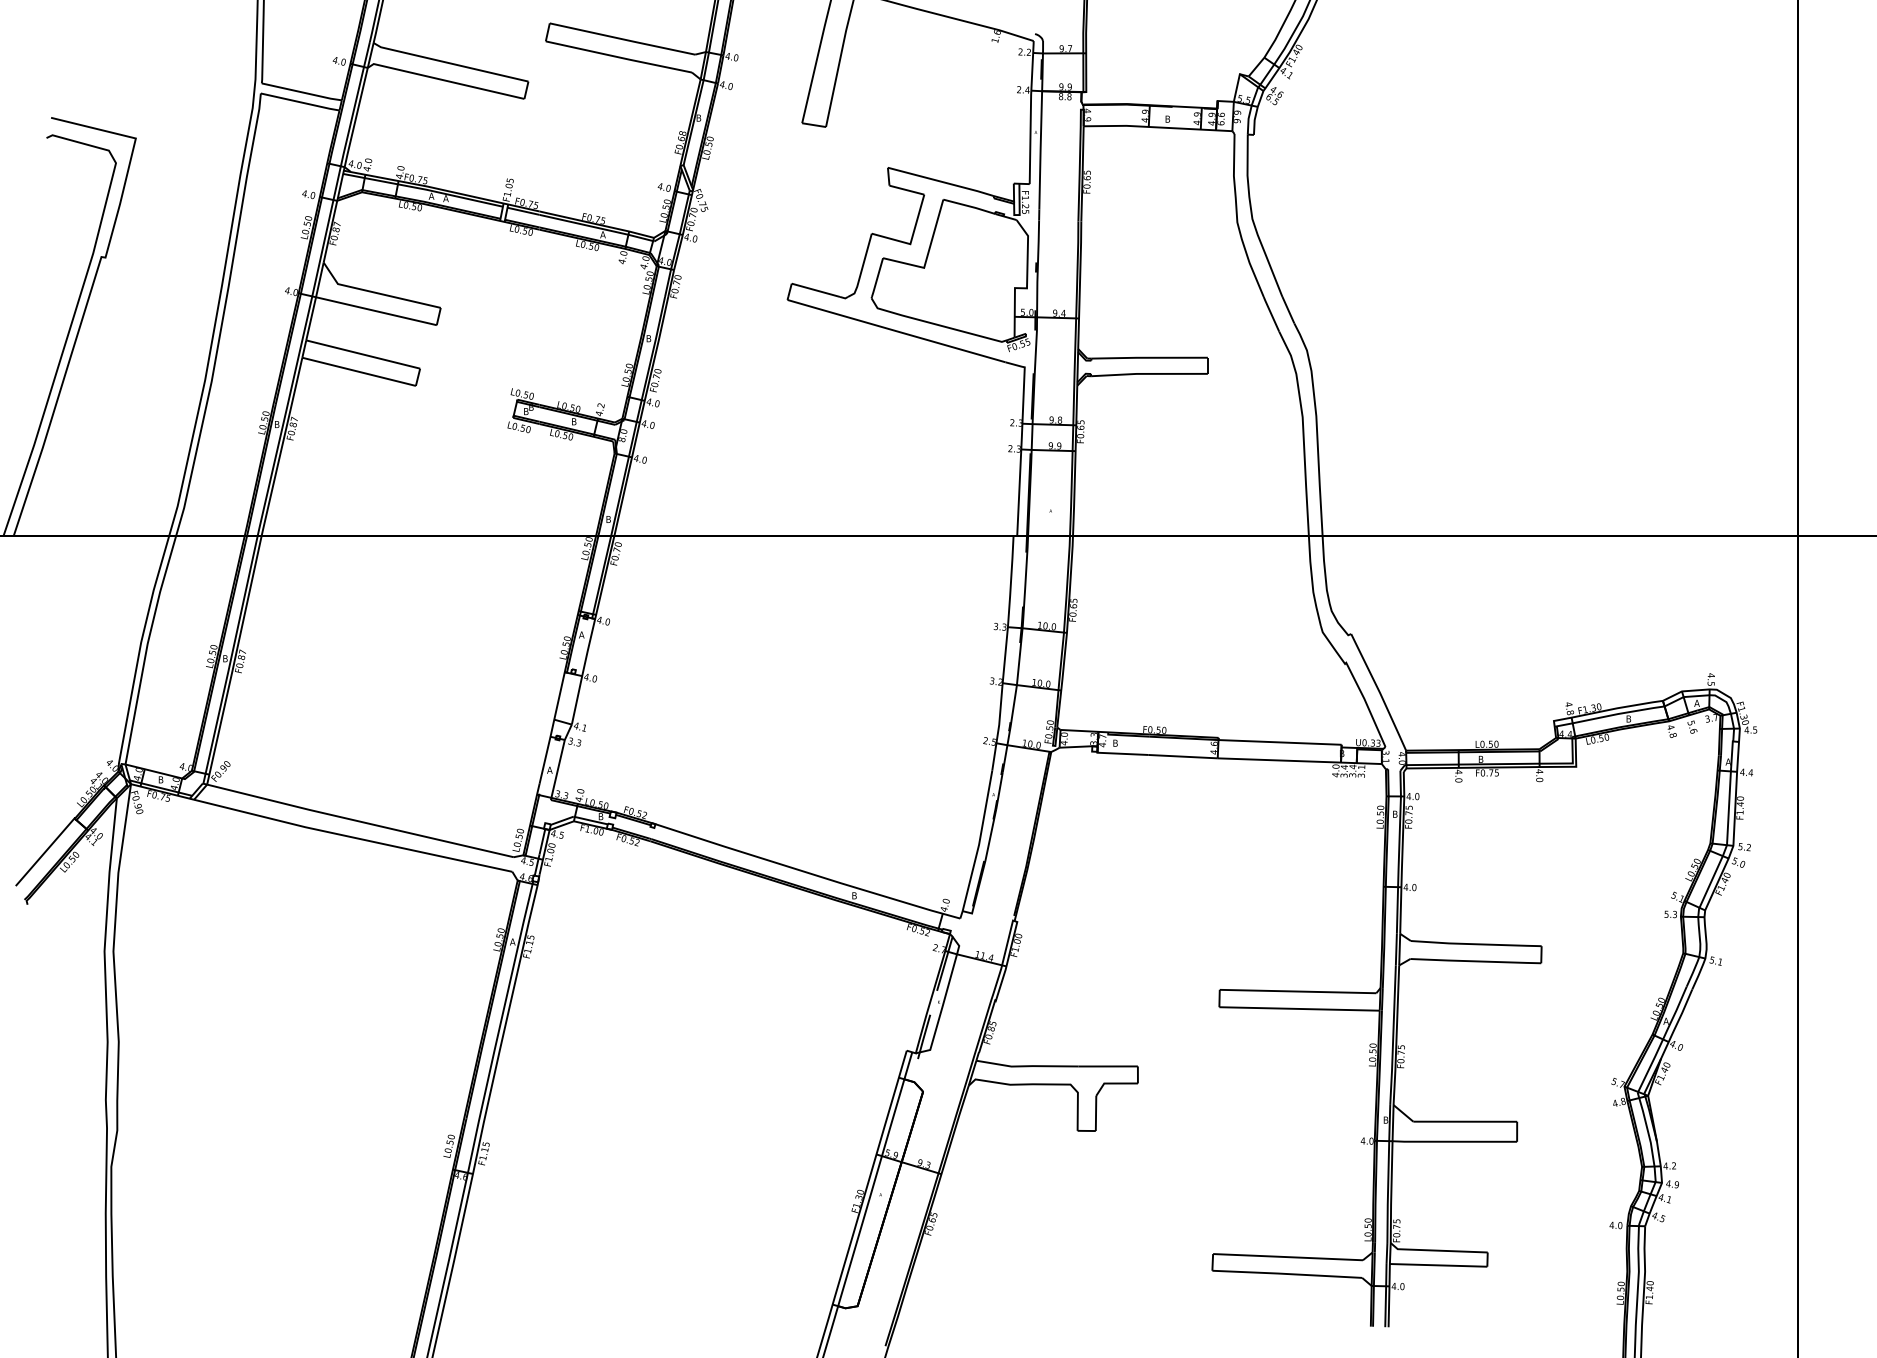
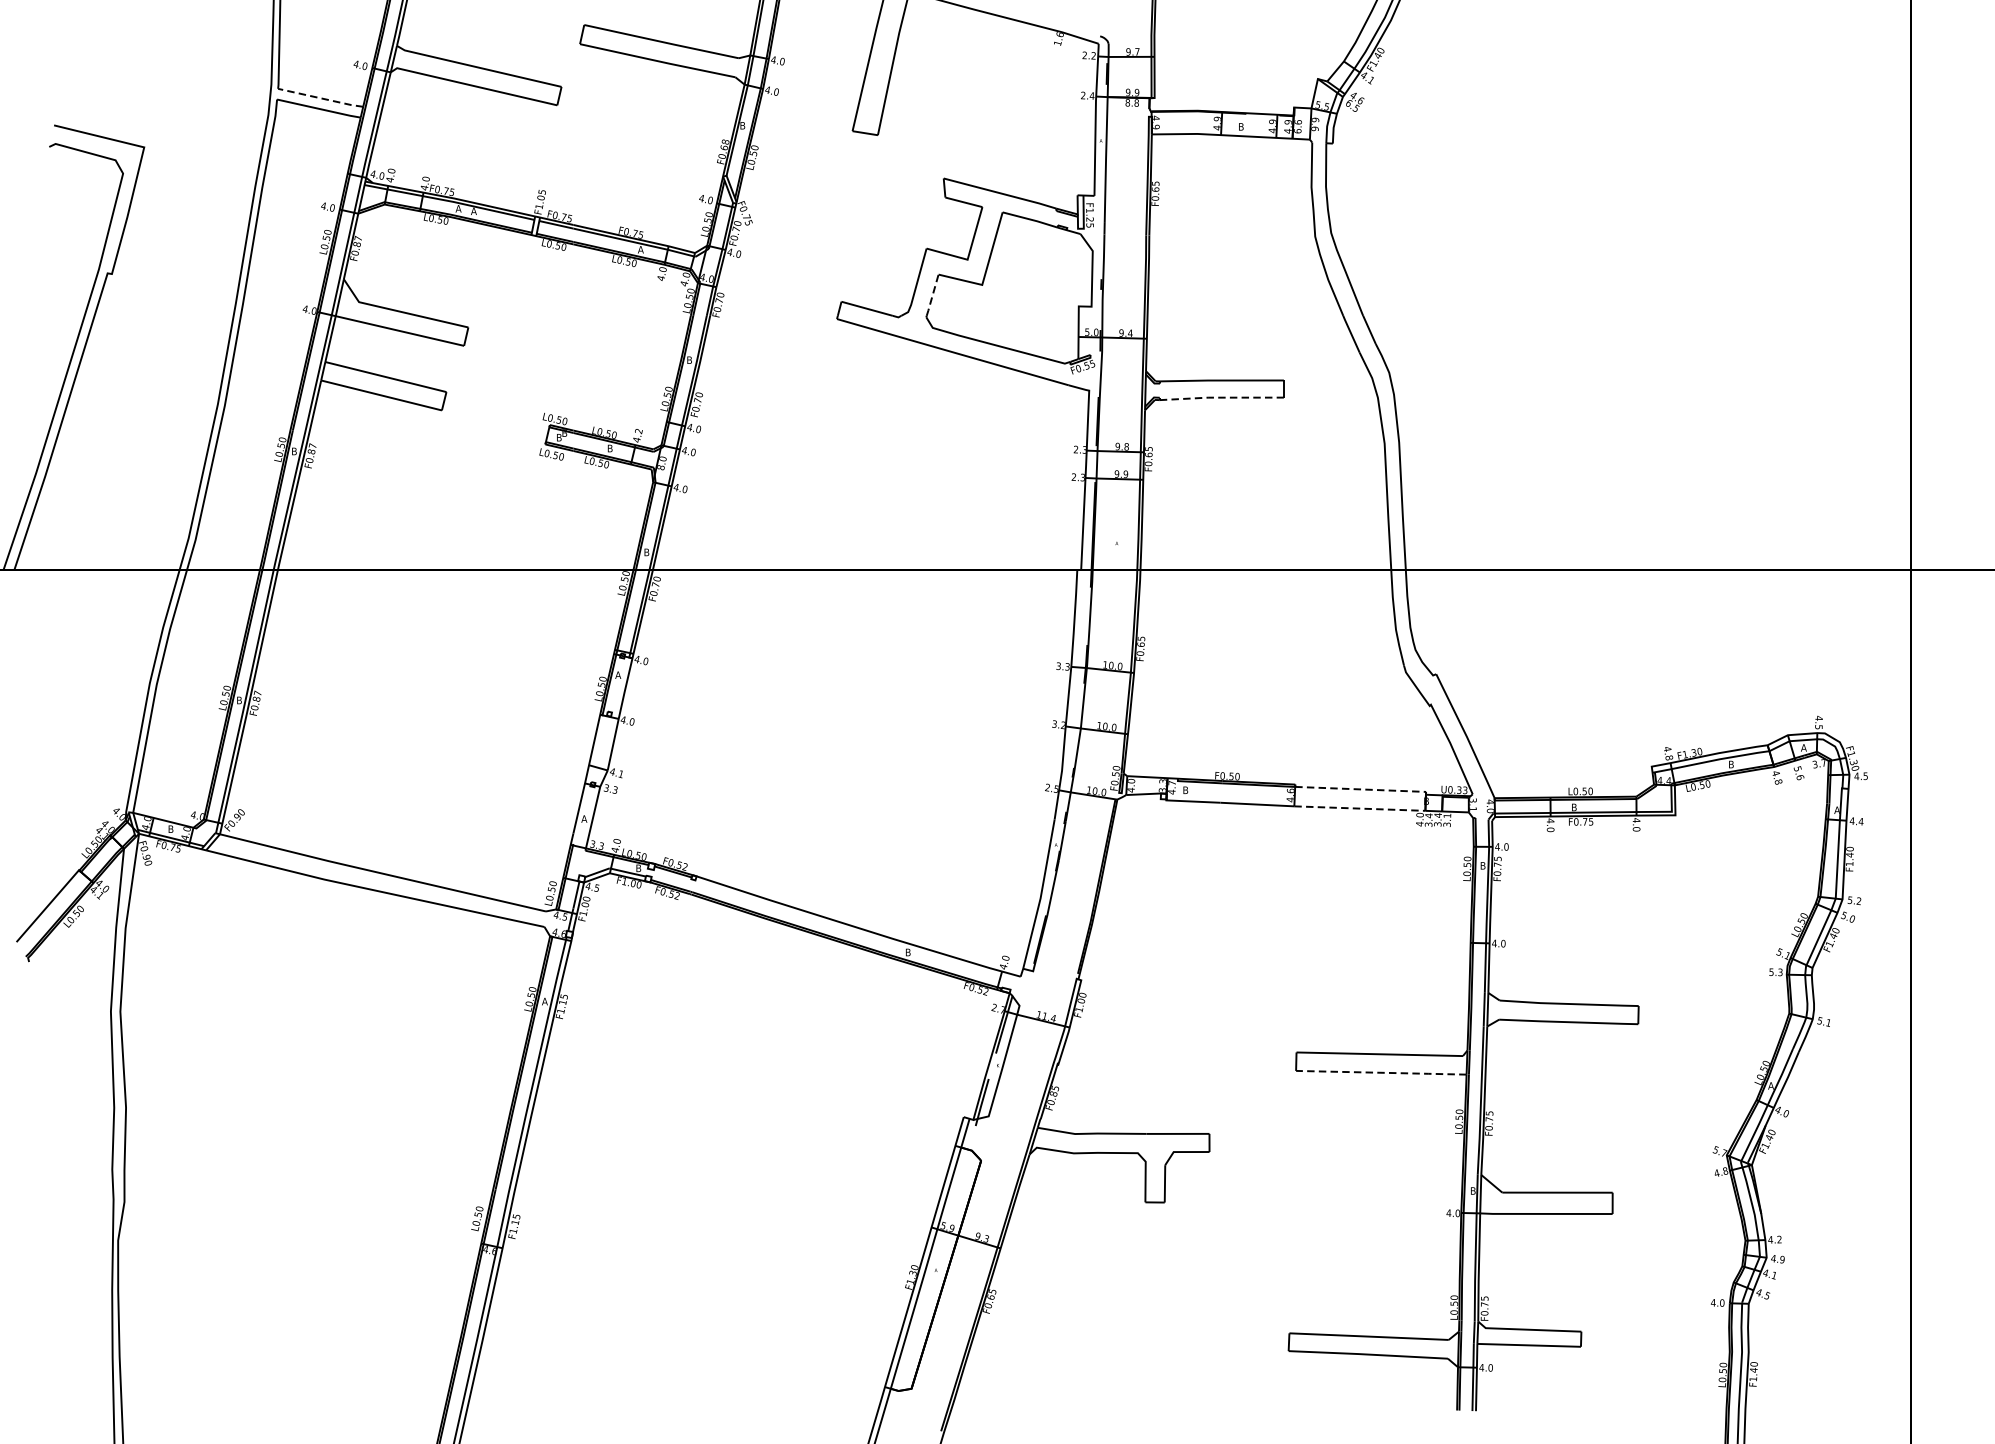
line: (302, 92) -> (321, 98), solid -> dashed
line: (877, 278) -> (932, 296), solid -> dashed
line: (1149, 373) -> (1221, 397), solid -> dashed
line: (1280, 742) -> (1361, 789), solid -> dashed
line: (1279, 760) -> (1360, 808), solid -> dashed
line: (1300, 1008) -> (1382, 1072), solid -> dashed

